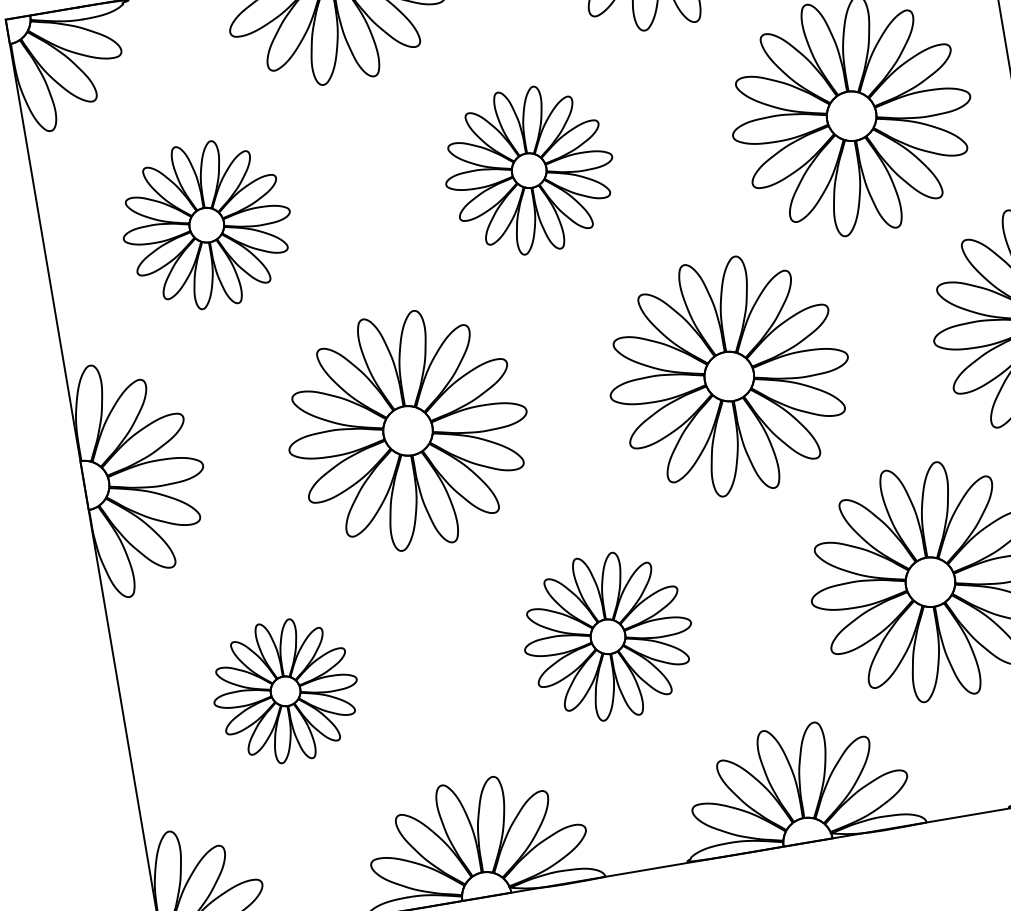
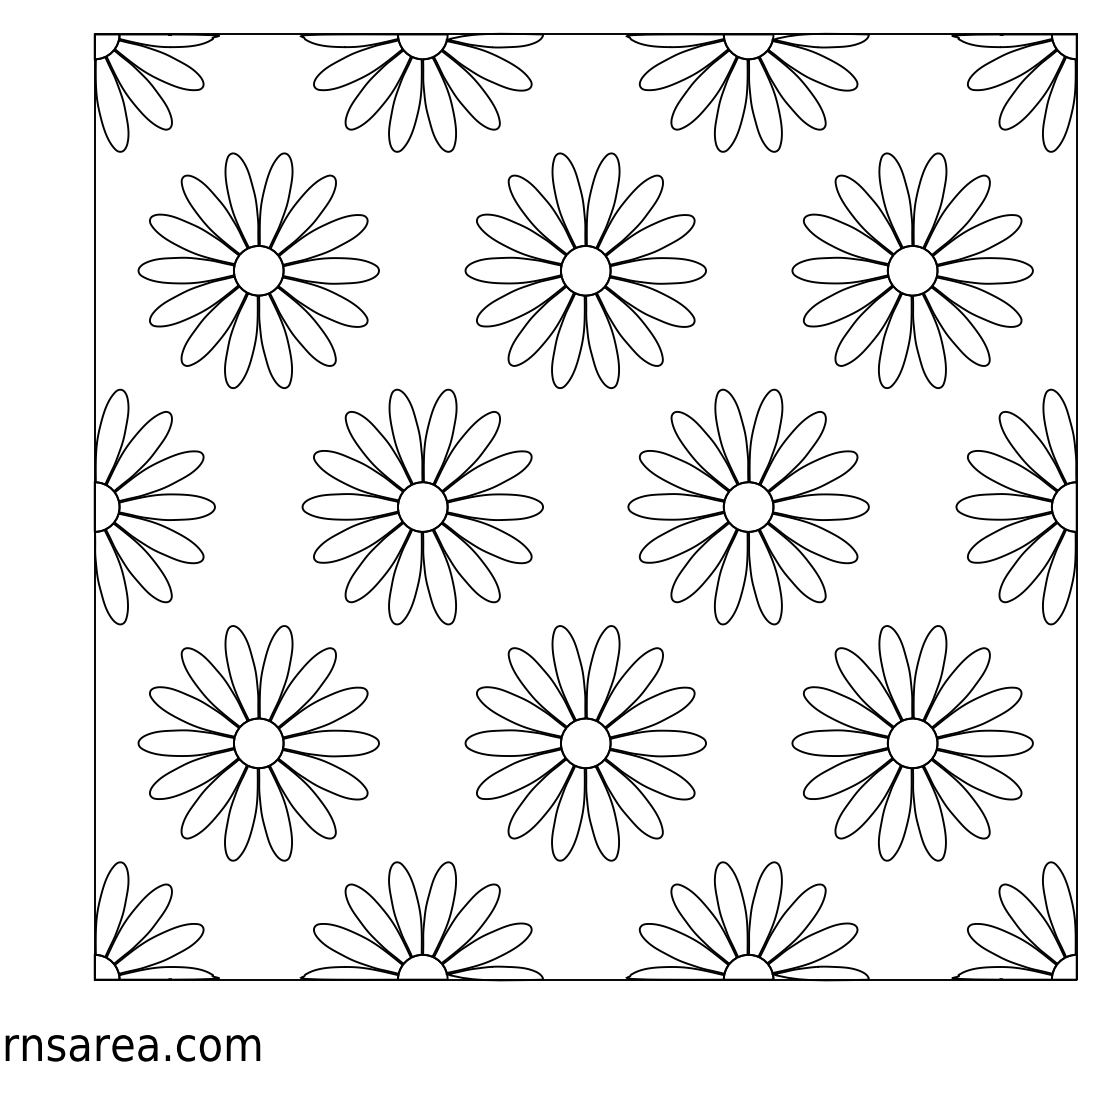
part: (529, 170) -> (585, 270), size x1.43
part: (206, 225) -> (258, 270), size x1.43
part: (607, 636) -> (585, 743), size x1.43
part: (285, 691) -> (258, 743), size x1.67

